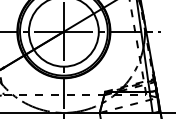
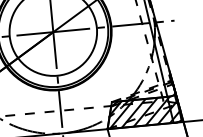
hatch: (129, 101) -> (143, 111), added

